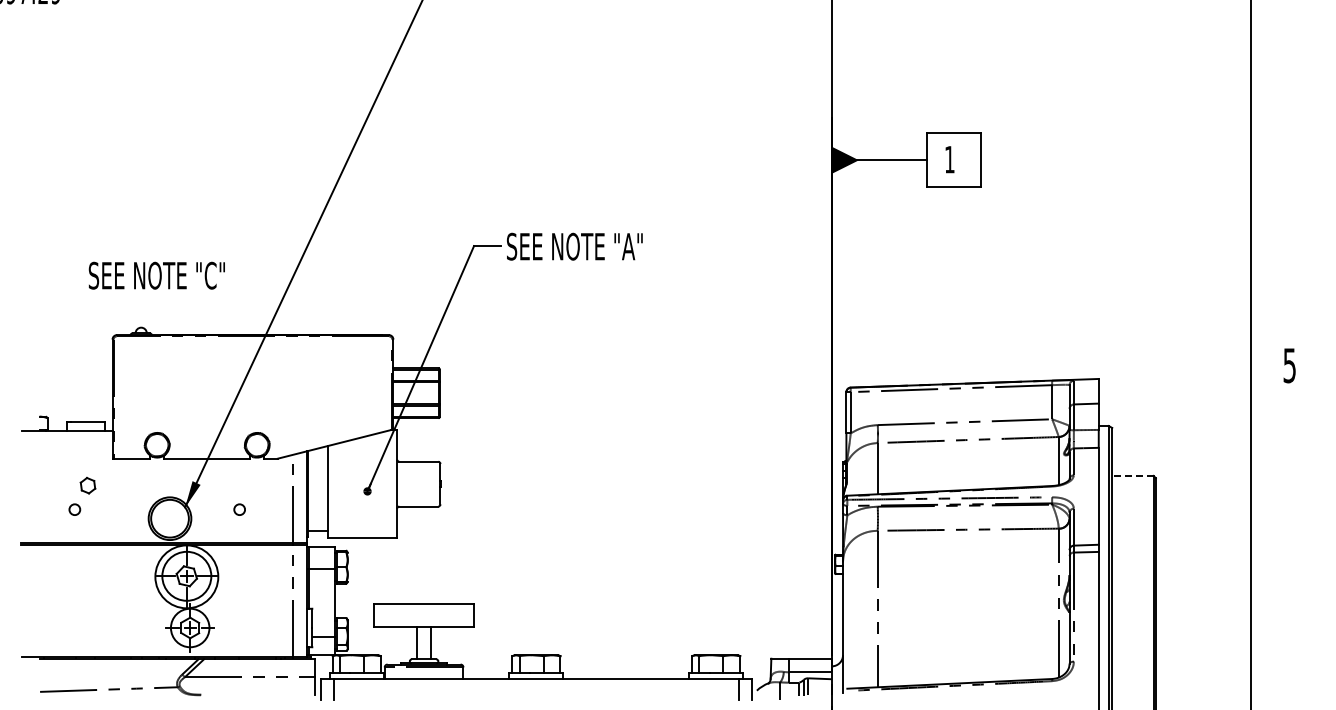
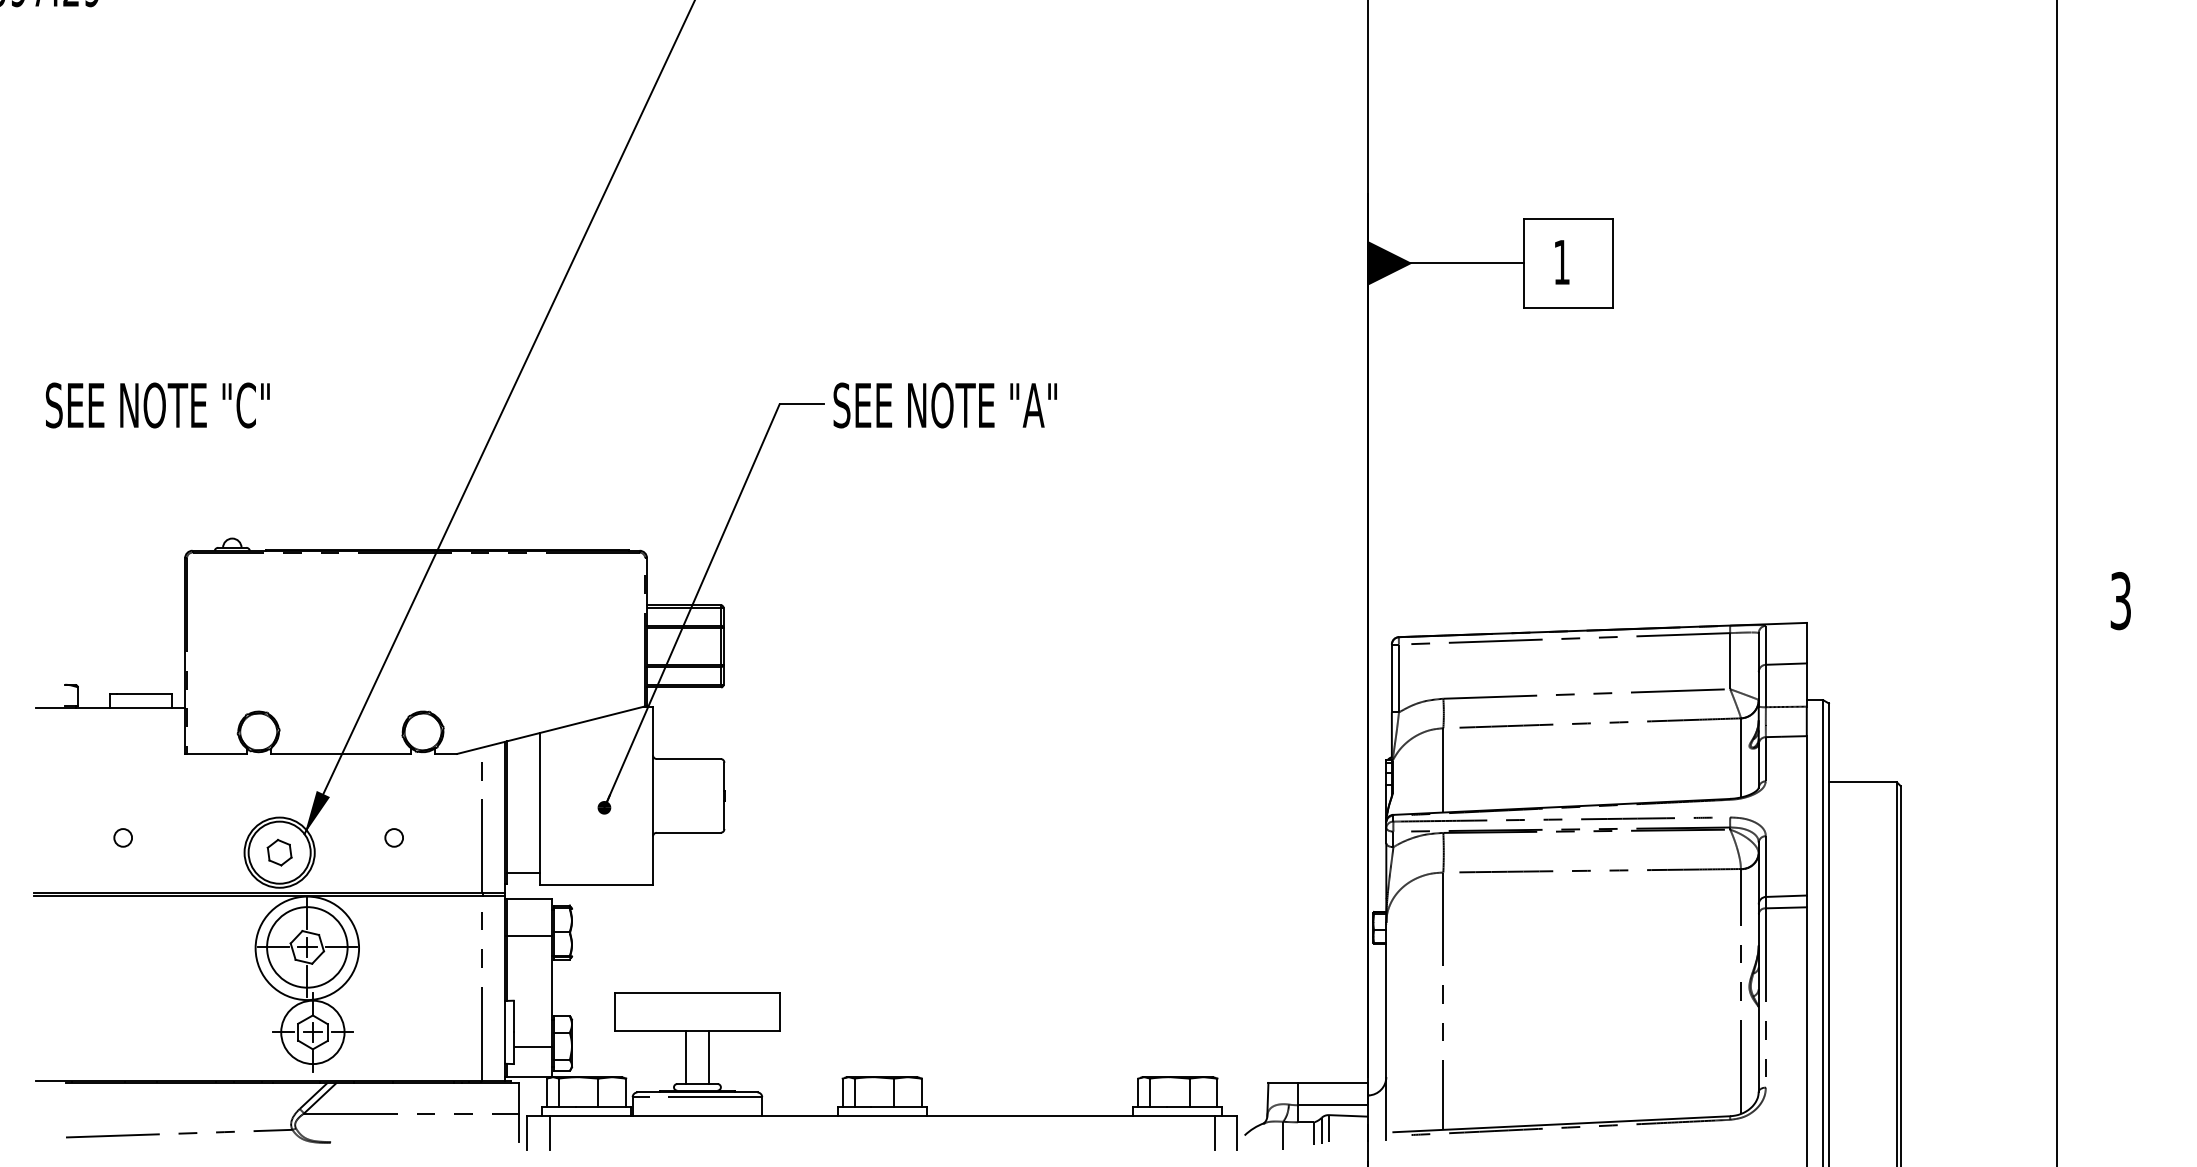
text: (156, 275) -> (157, 405), moved
text: (1289, 365) -> (2120, 600), 5 -> 3
line: (1132, 475) -> (1862, 781), dashed -> solid
part: (87, 485) -> (278, 852), moved

